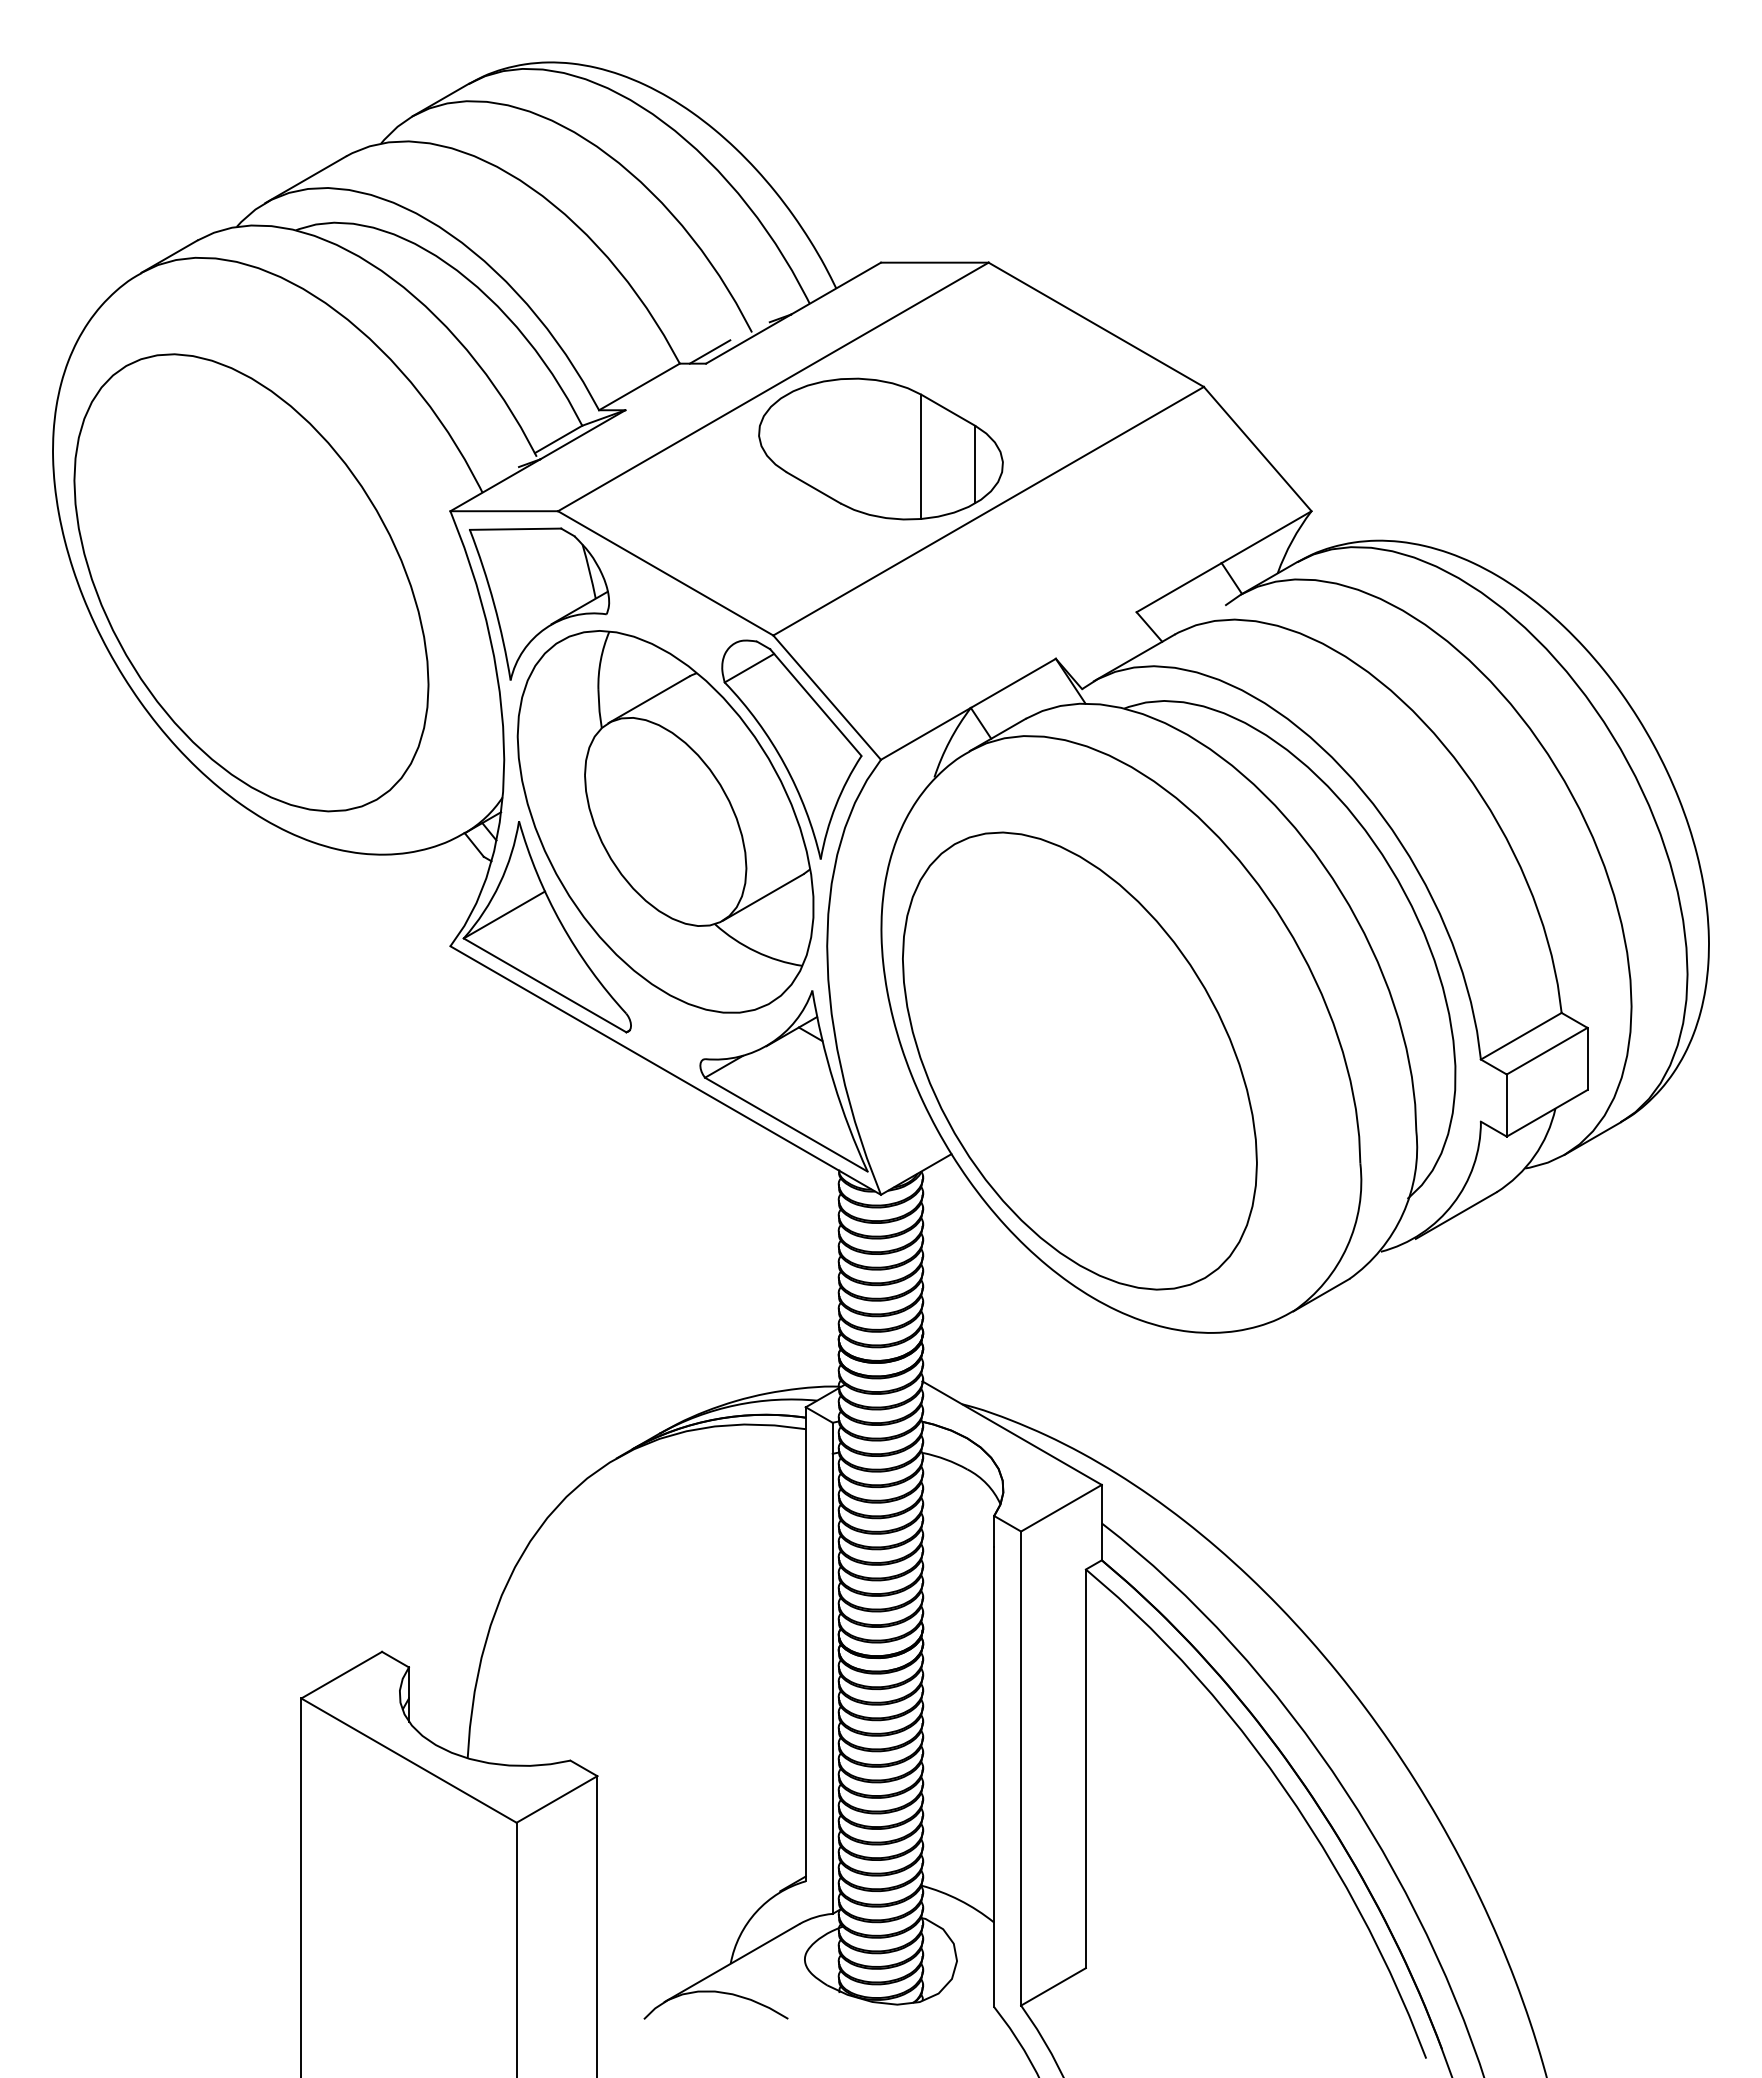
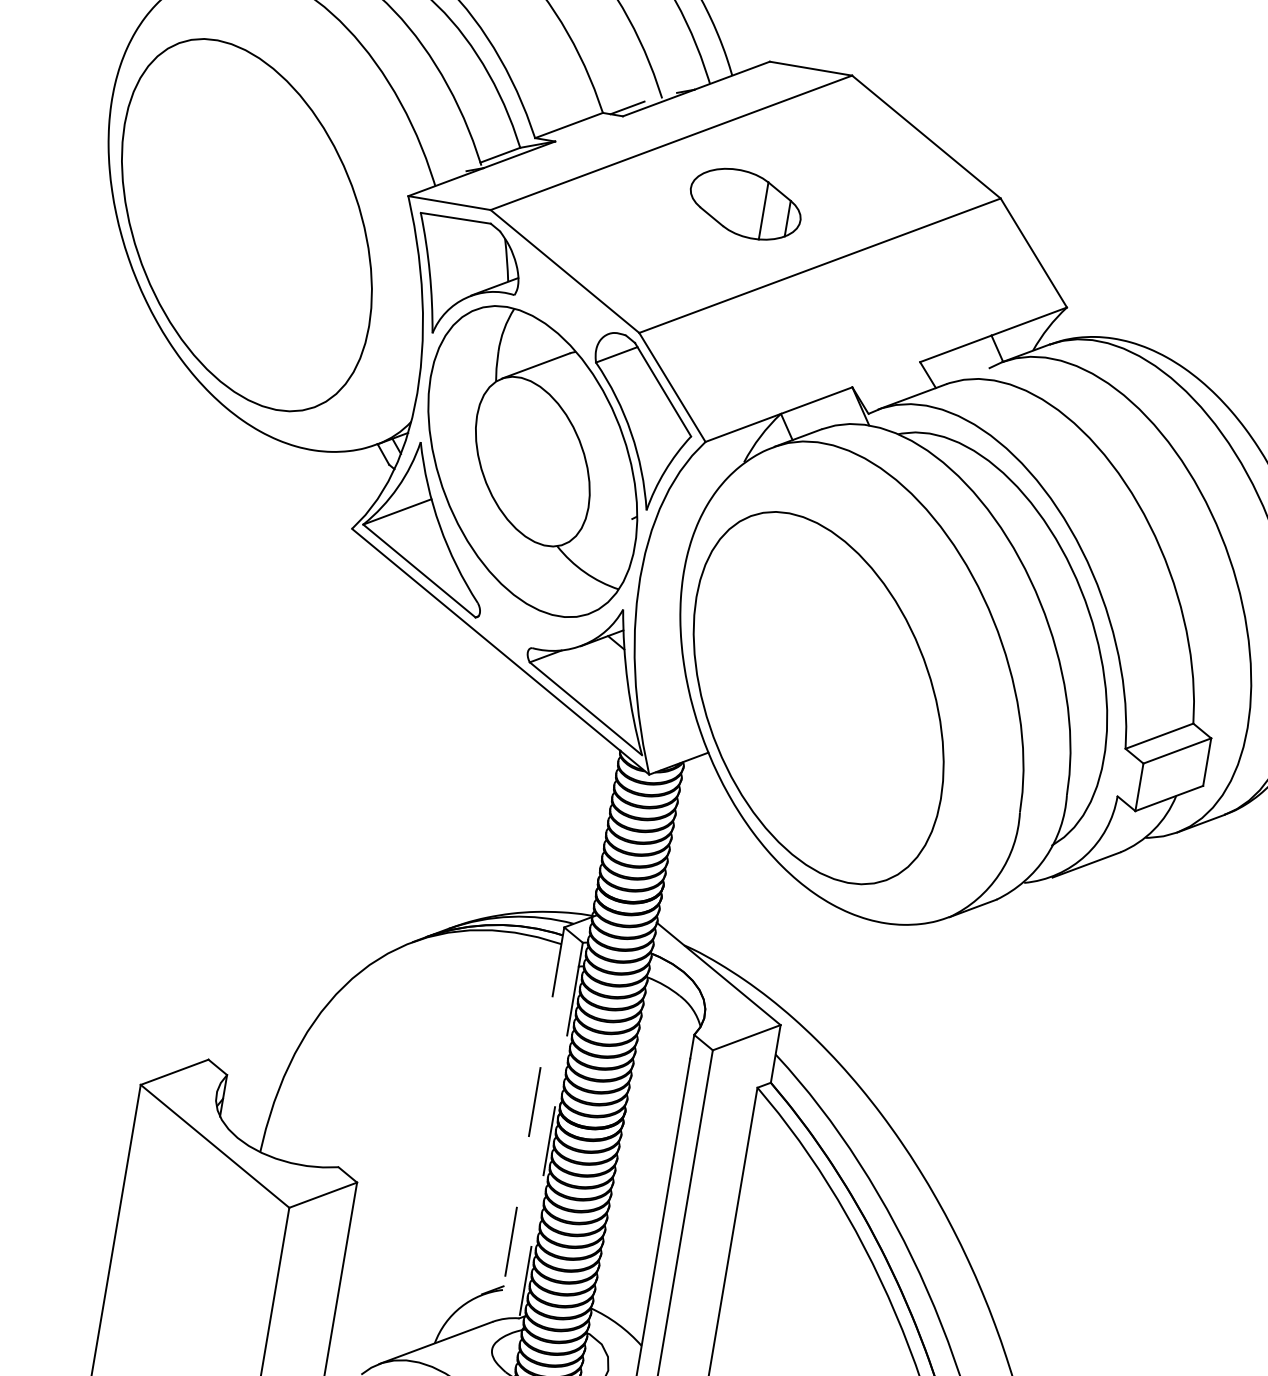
part: (880, 448) -> (745, 203), size x0.6
line: (762, 897) -> (597, 531), removed
line: (805, 1644) -> (533, 1108), solid -> dashed
line: (832, 1684) -> (548, 1142), solid -> dashed

